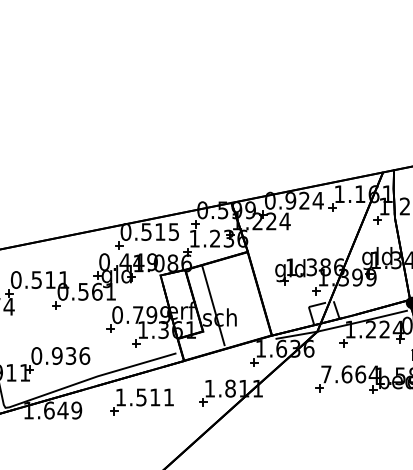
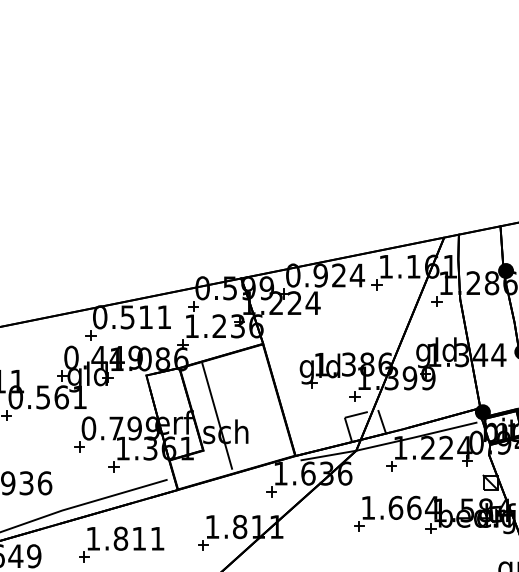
text: (173, 231) -> (163, 316), 0.515 -> 0.511
text: (326, 374) -> (368, 508), 7.664 -> 1.664
text: (141, 397) -> (120, 538), 1.511 -> 1.811

